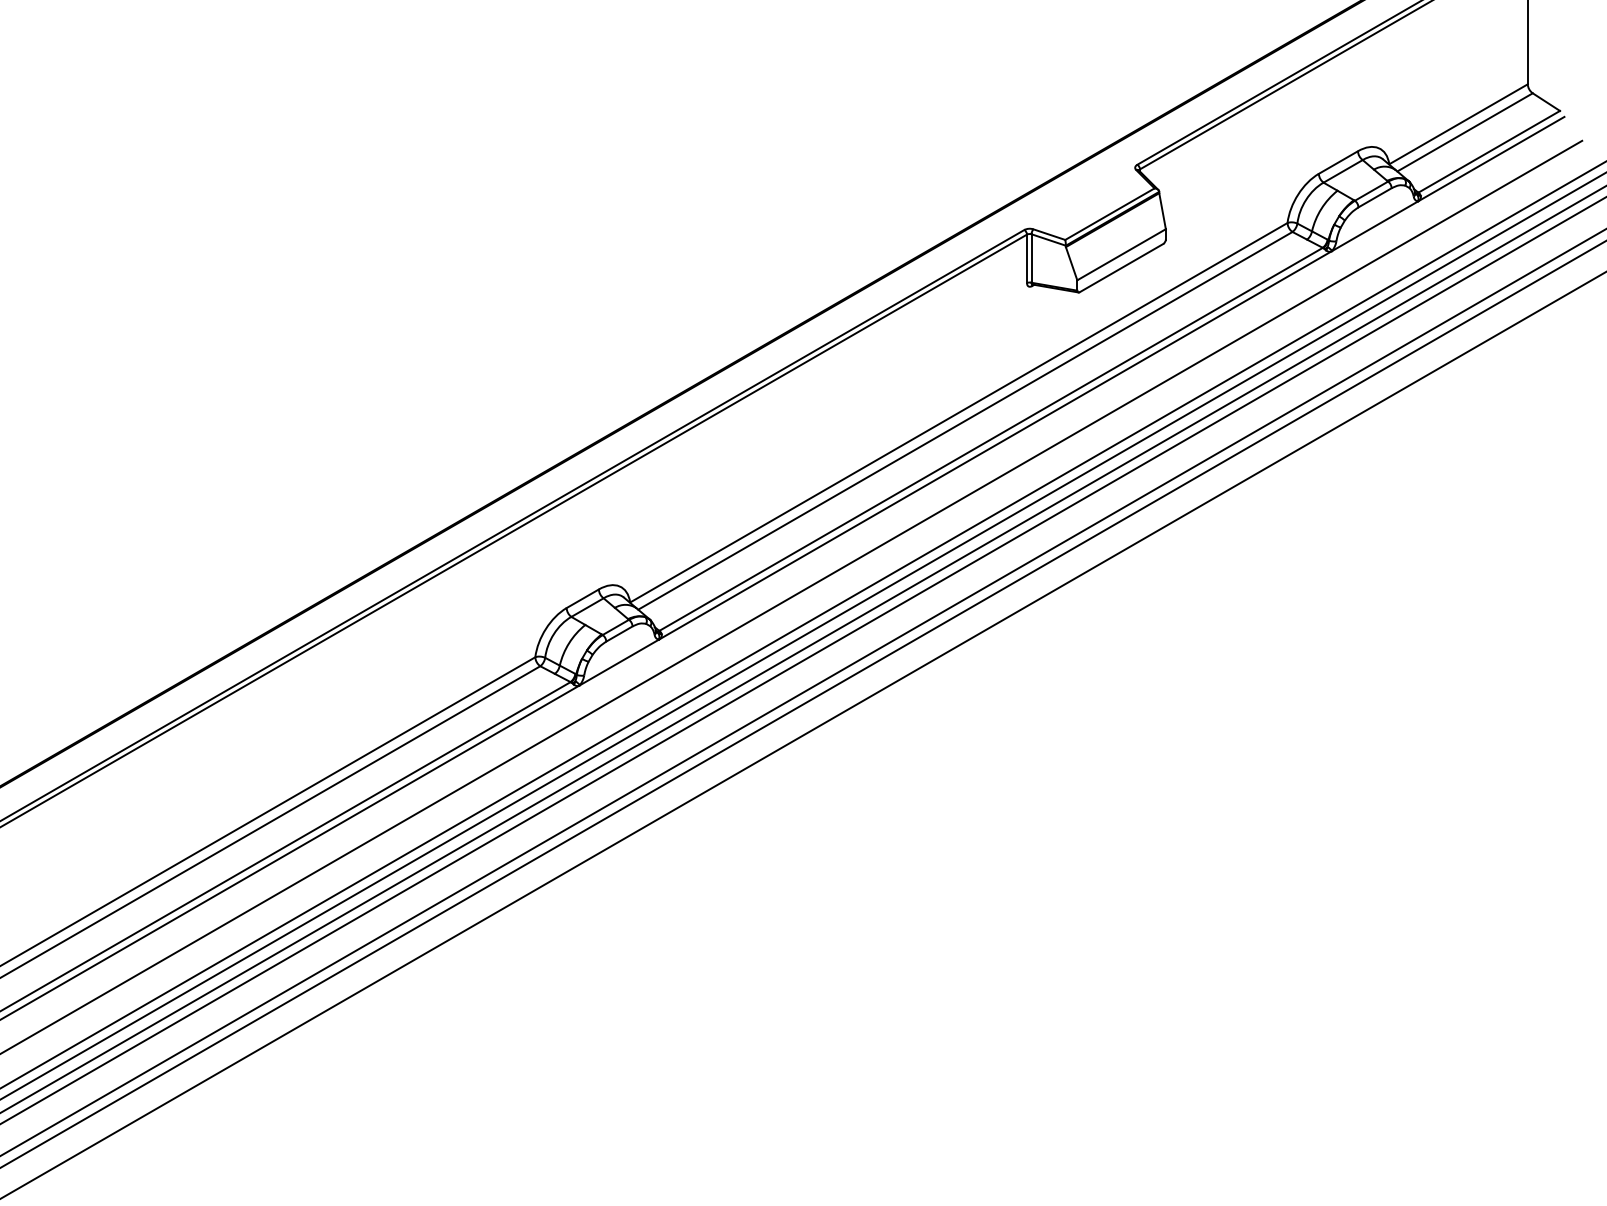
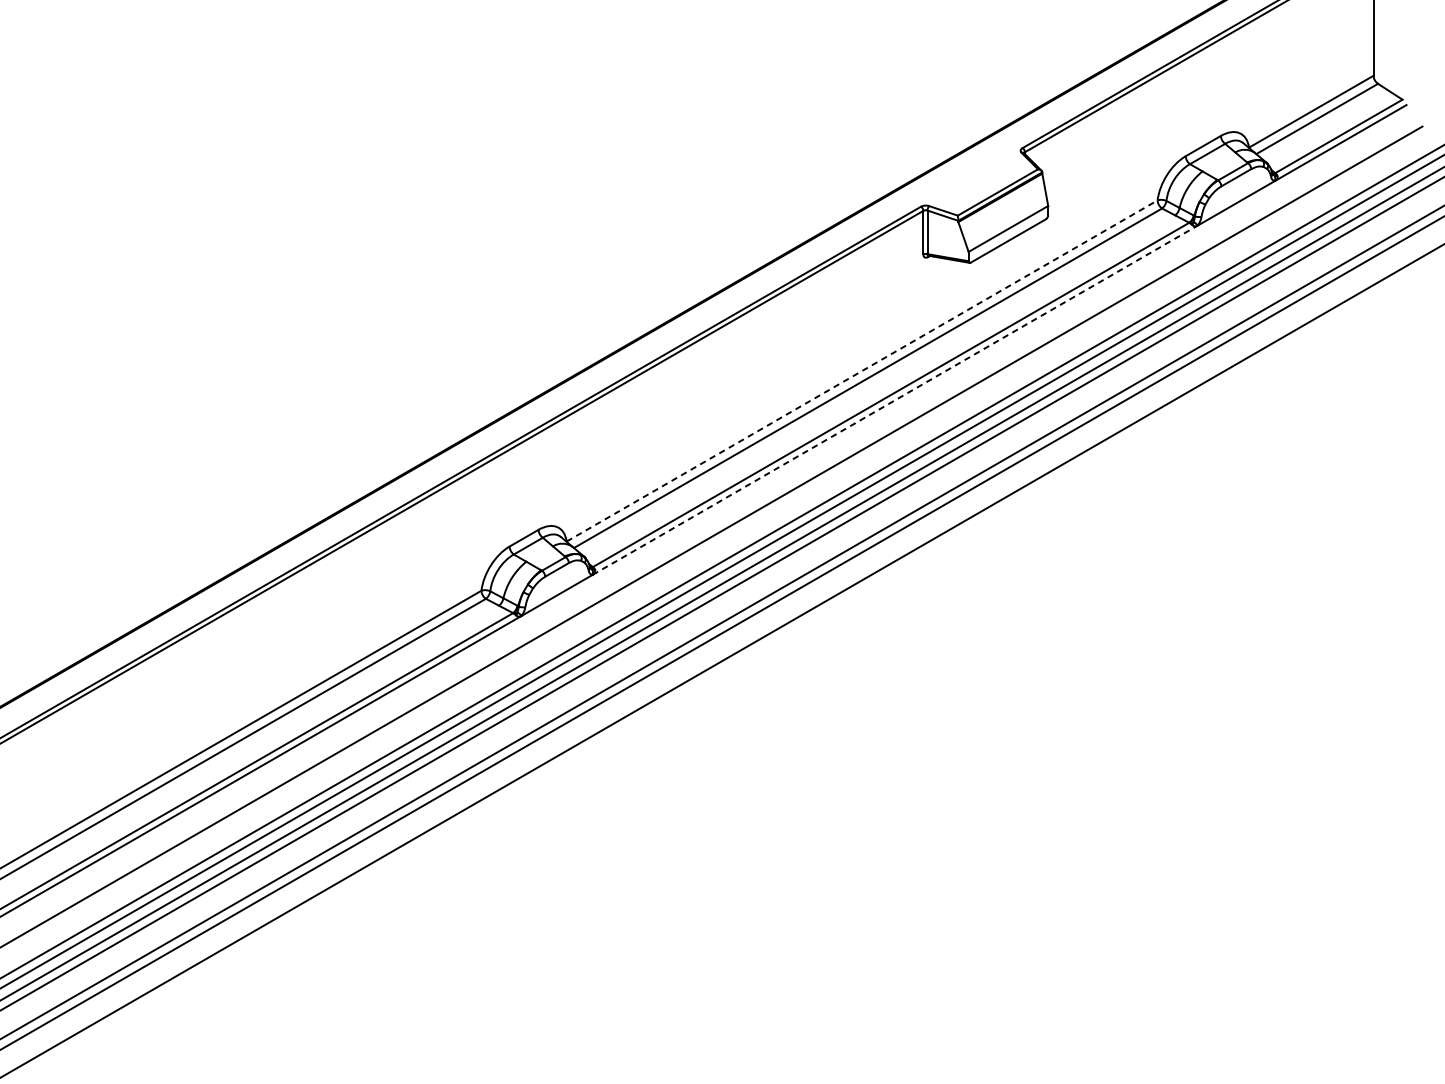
line: (958, 412) -> (861, 370), solid -> dashed
line: (995, 445) -> (895, 400), solid -> dashed

